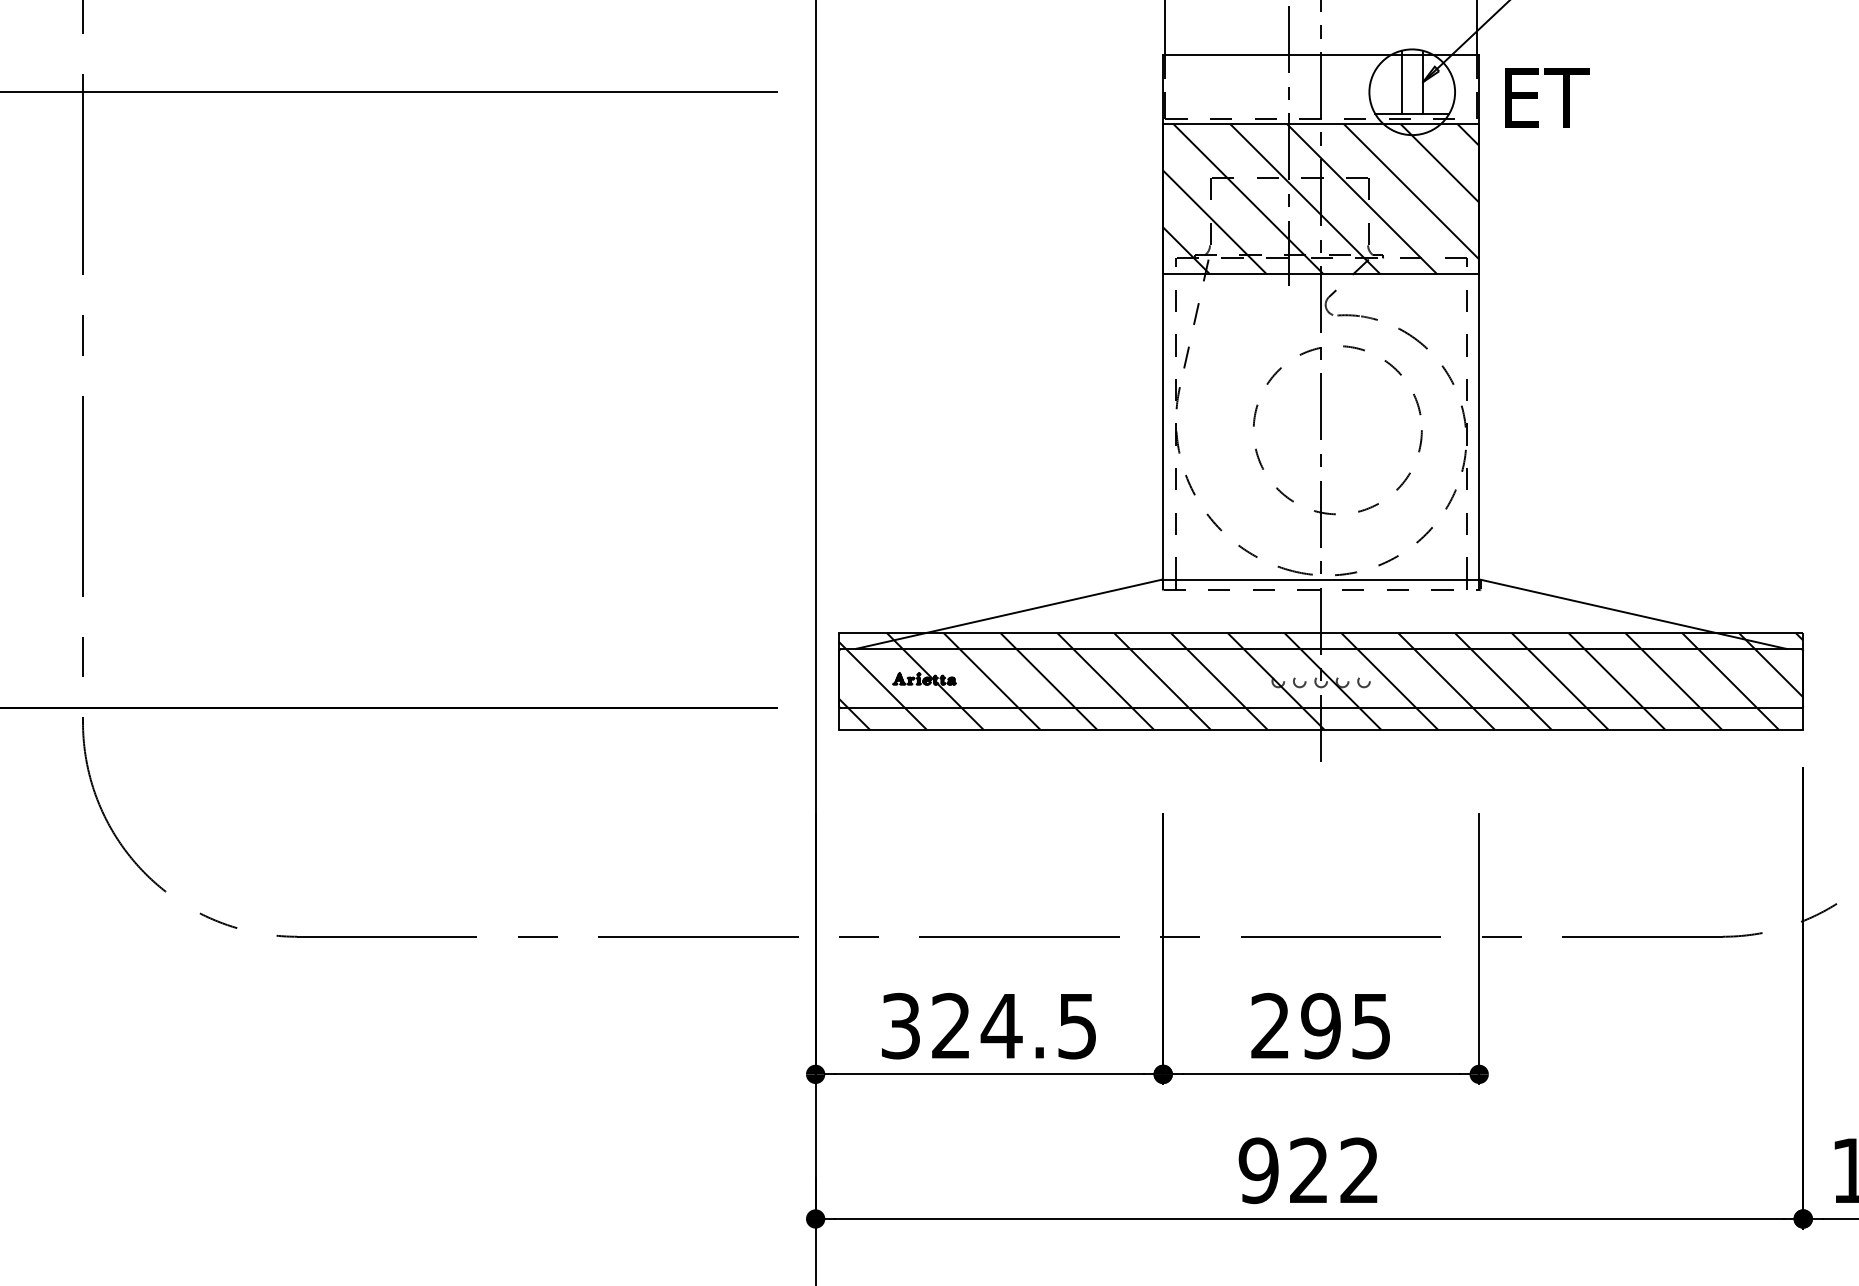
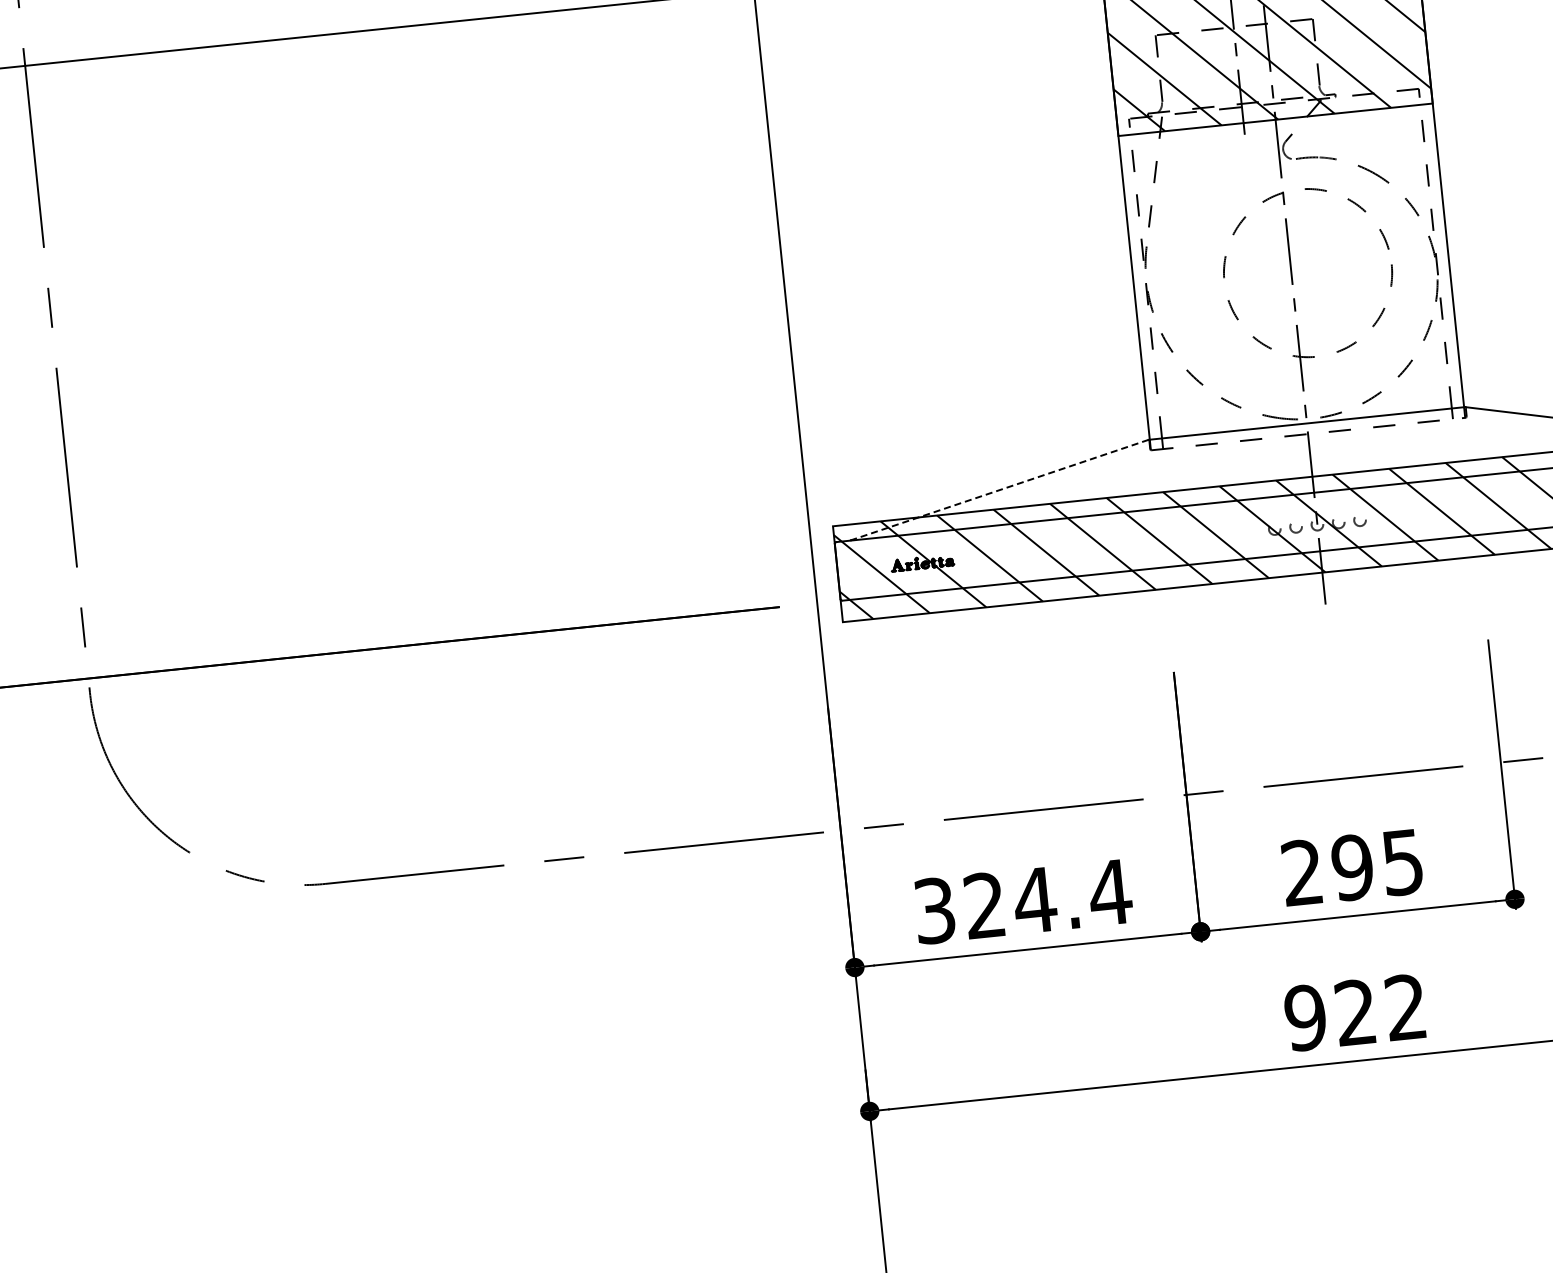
line: (1009, 614) -> (1000, 490), solid -> dashed
text: (1077, 1026) -> (1110, 892), 324.5 -> 324.4

